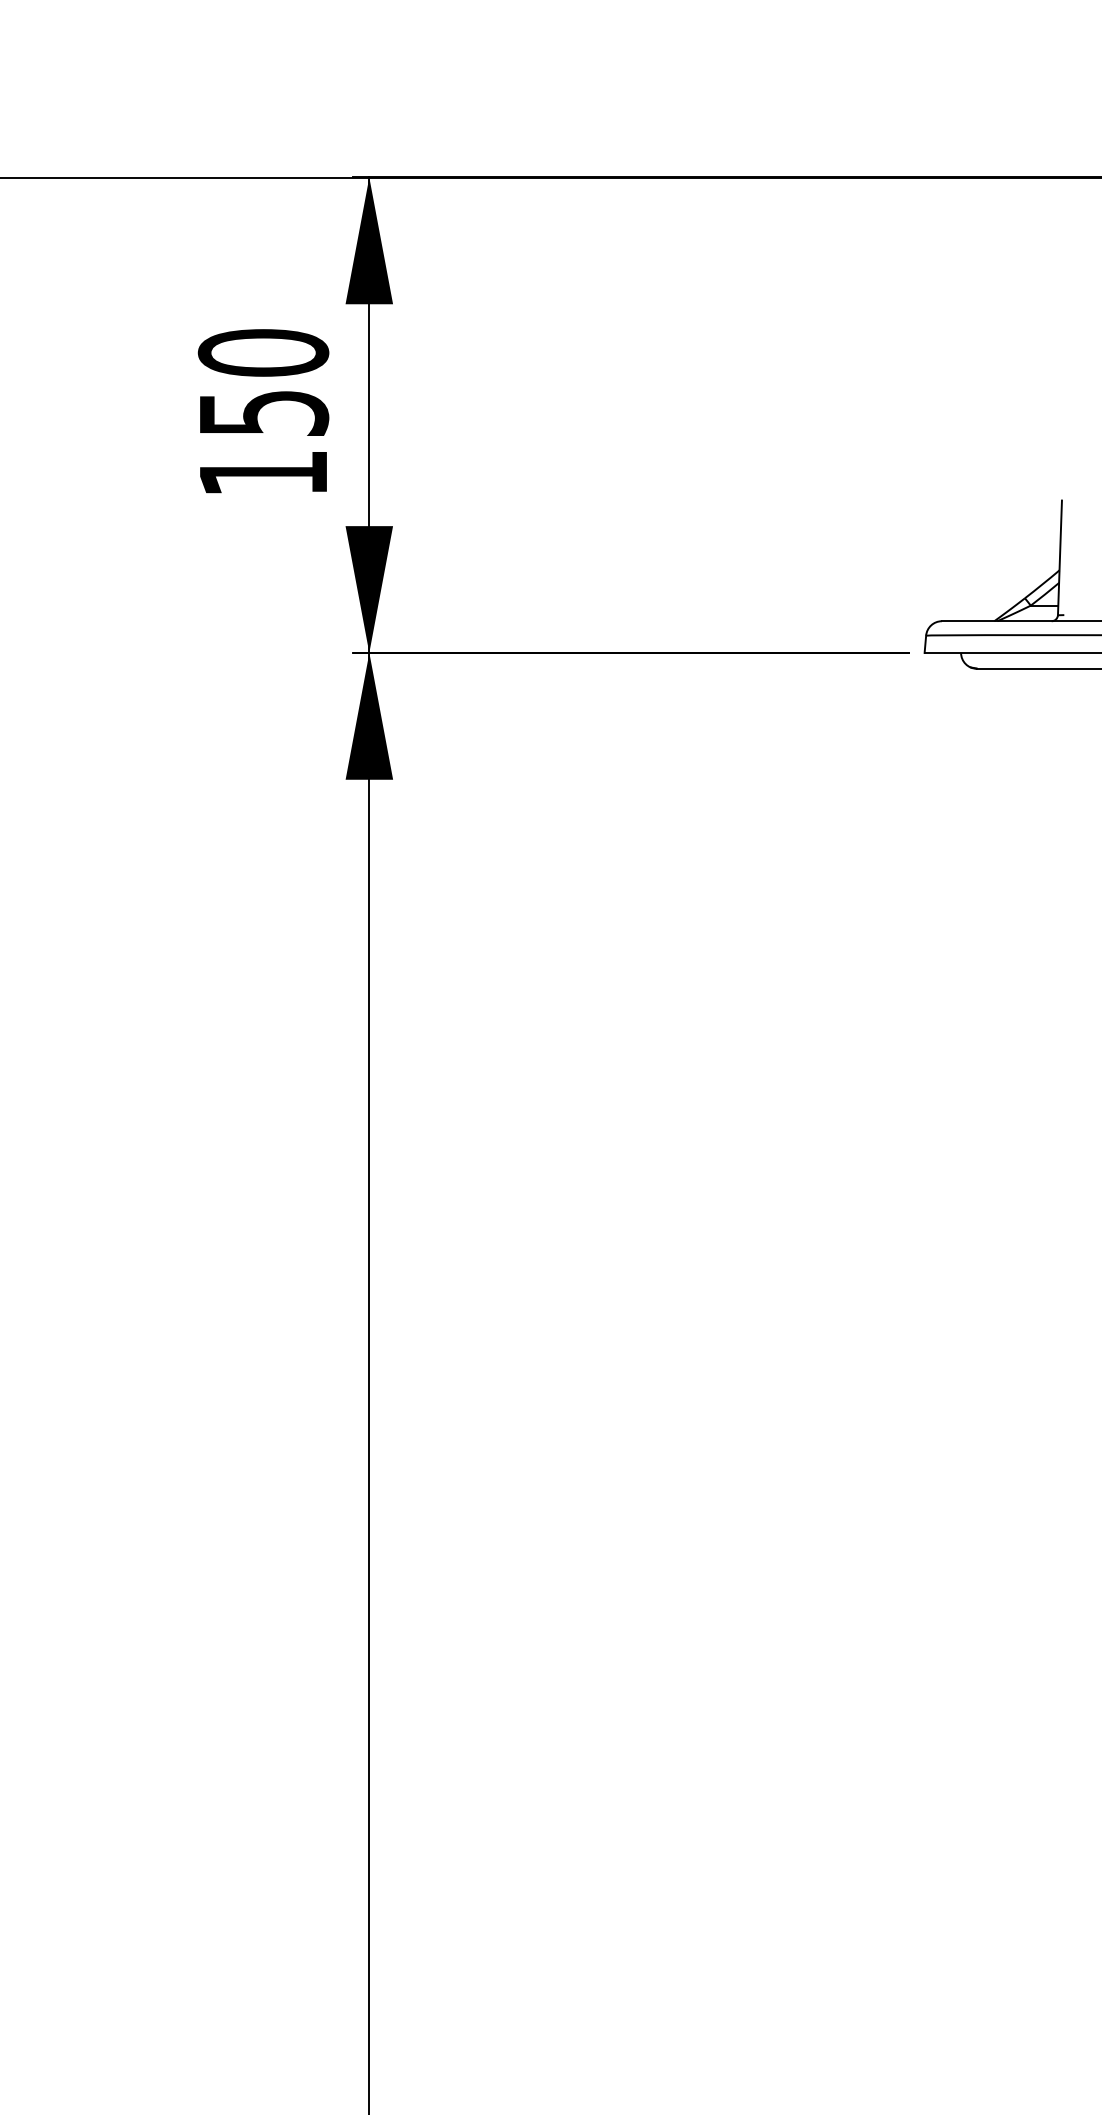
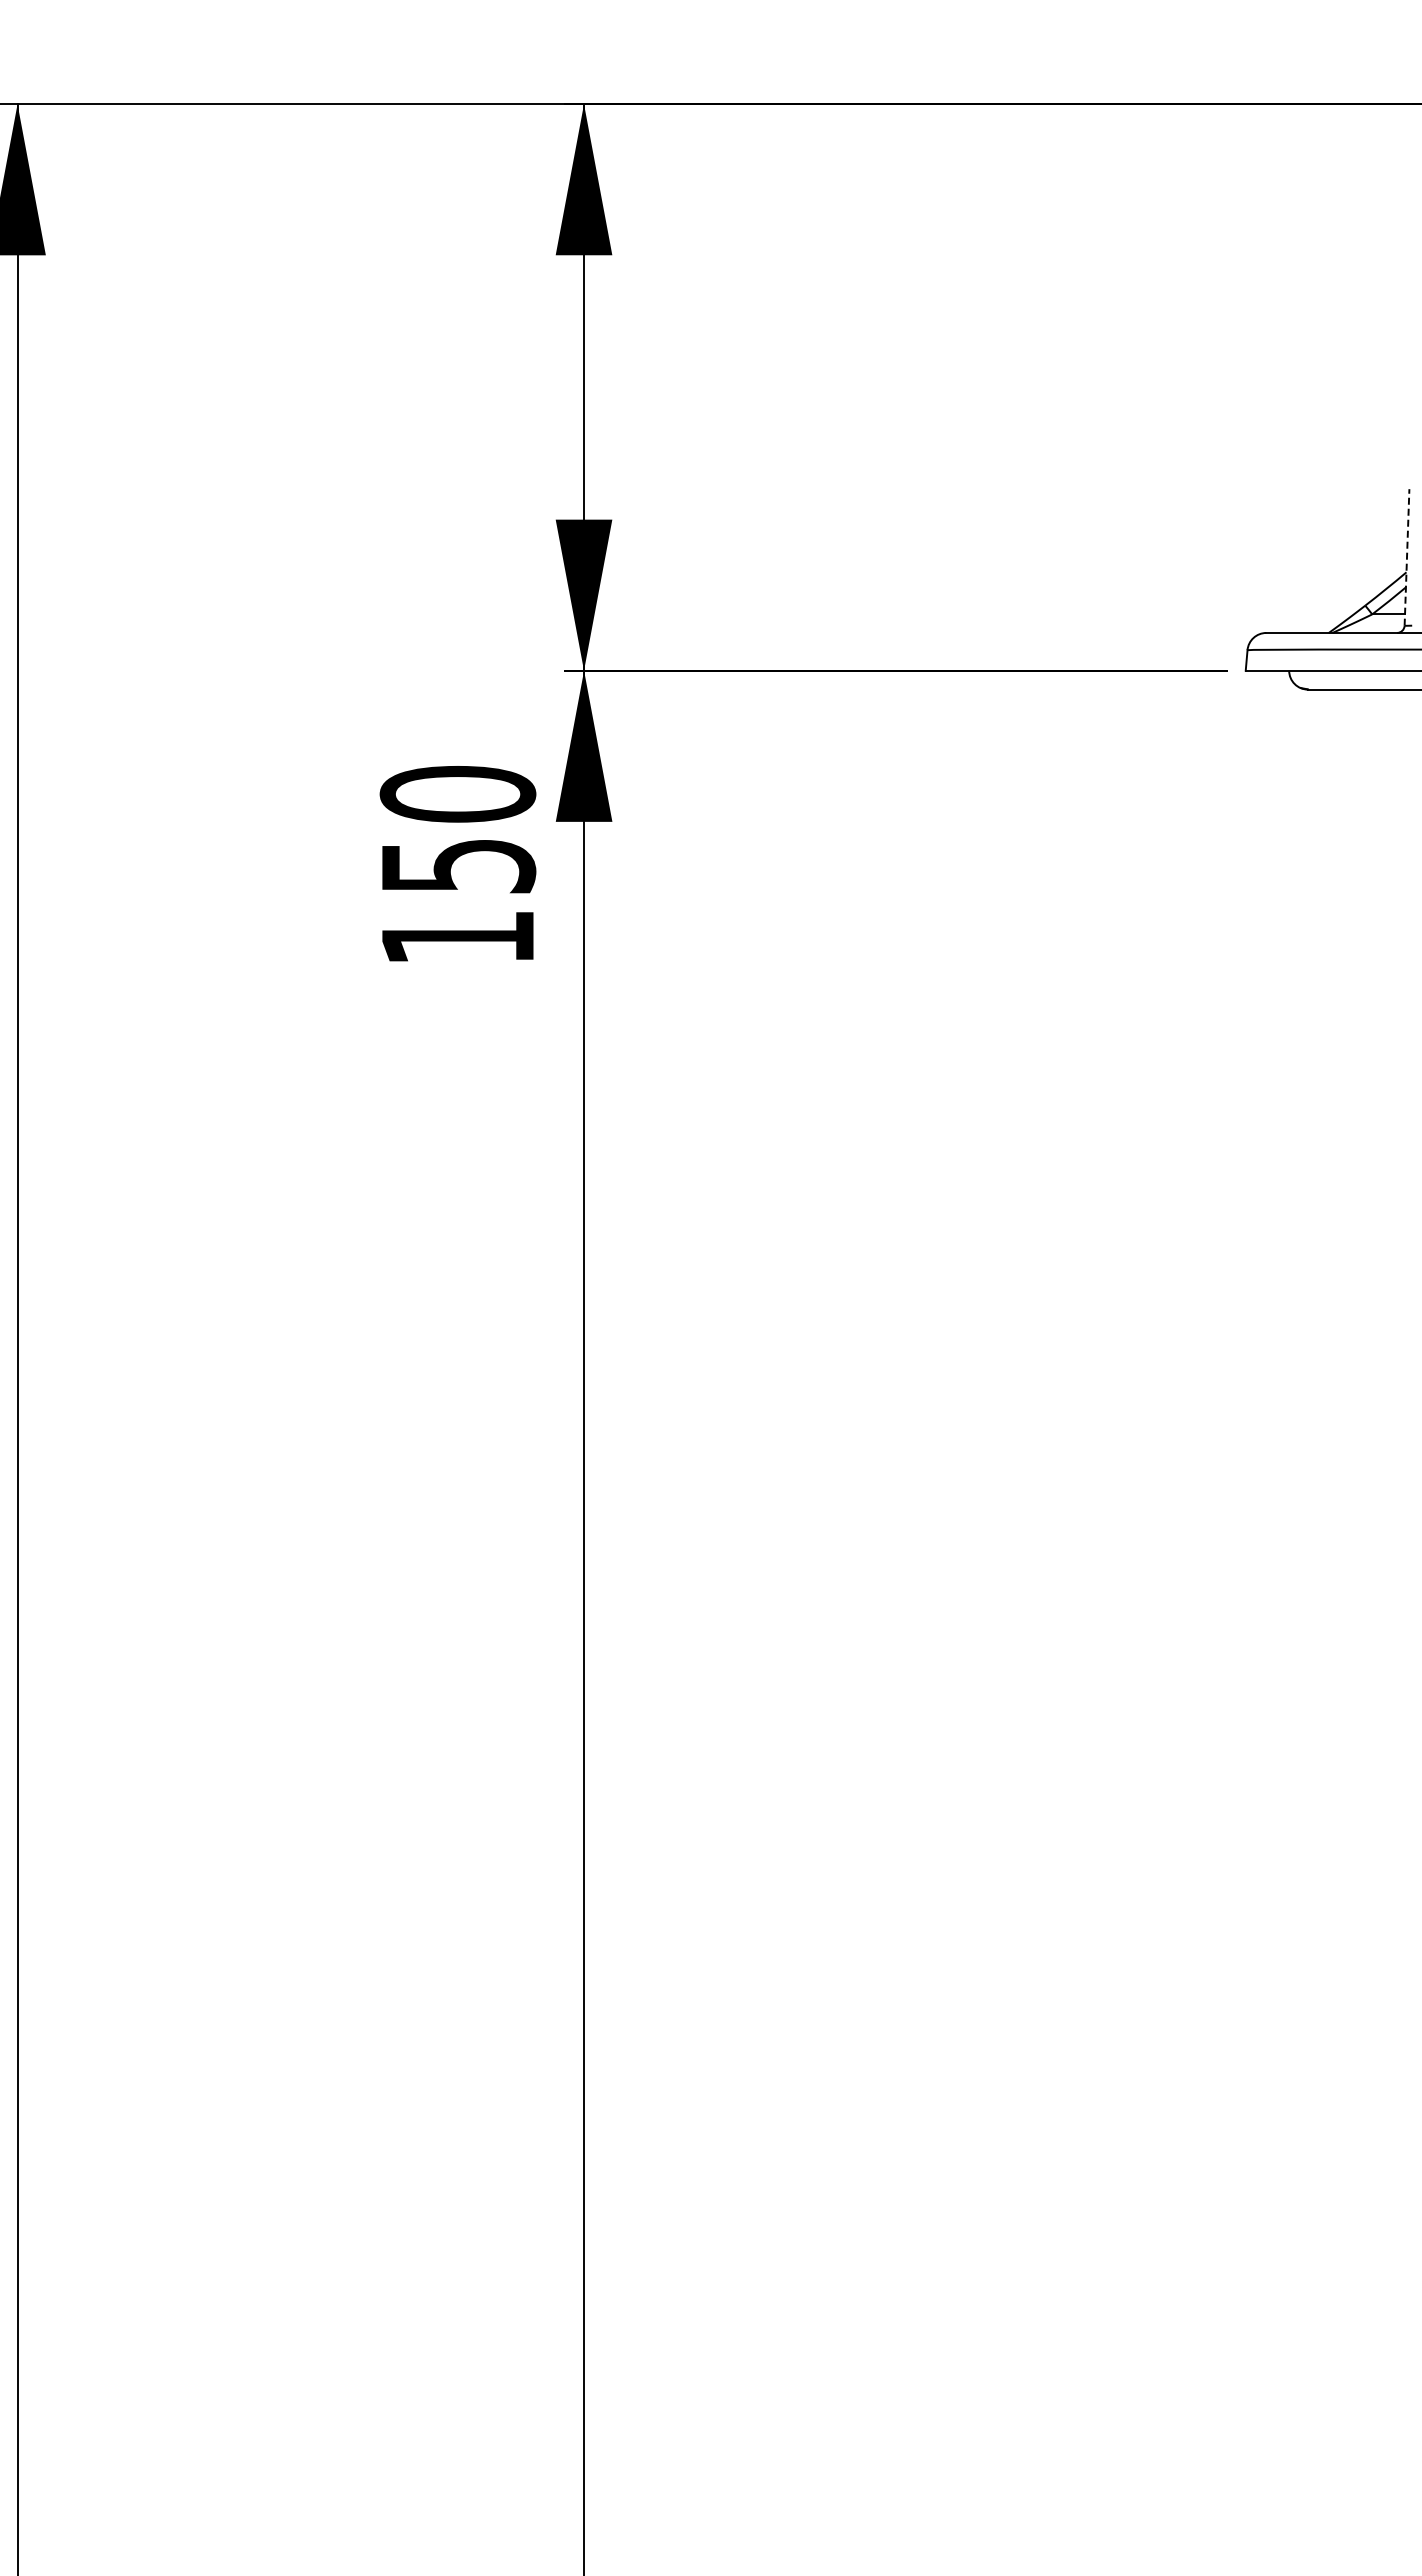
text: (263, 411) -> (457, 863), moved
line: (1060, 557) -> (1407, 556), solid -> dashed

